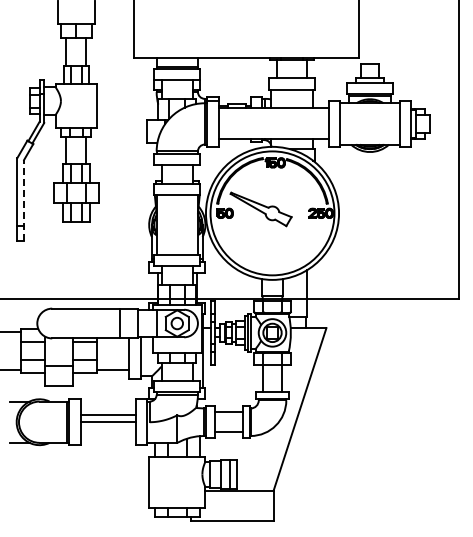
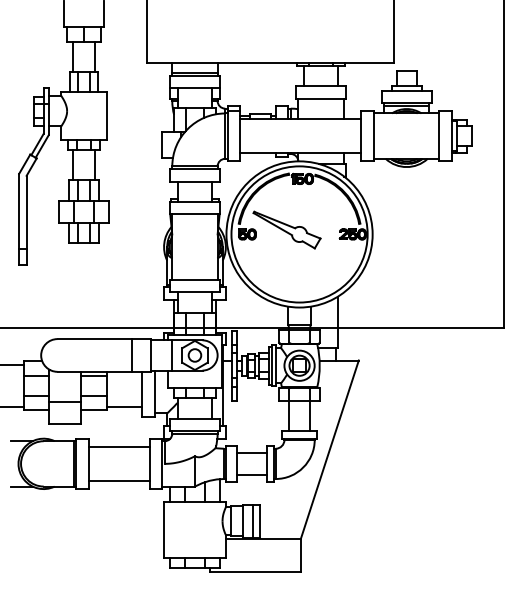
line: (24, 200) -> (27, 220), dashed -> solid
line: (108, 414) -> (119, 480), moved
line: (108, 421) -> (119, 446), moved

